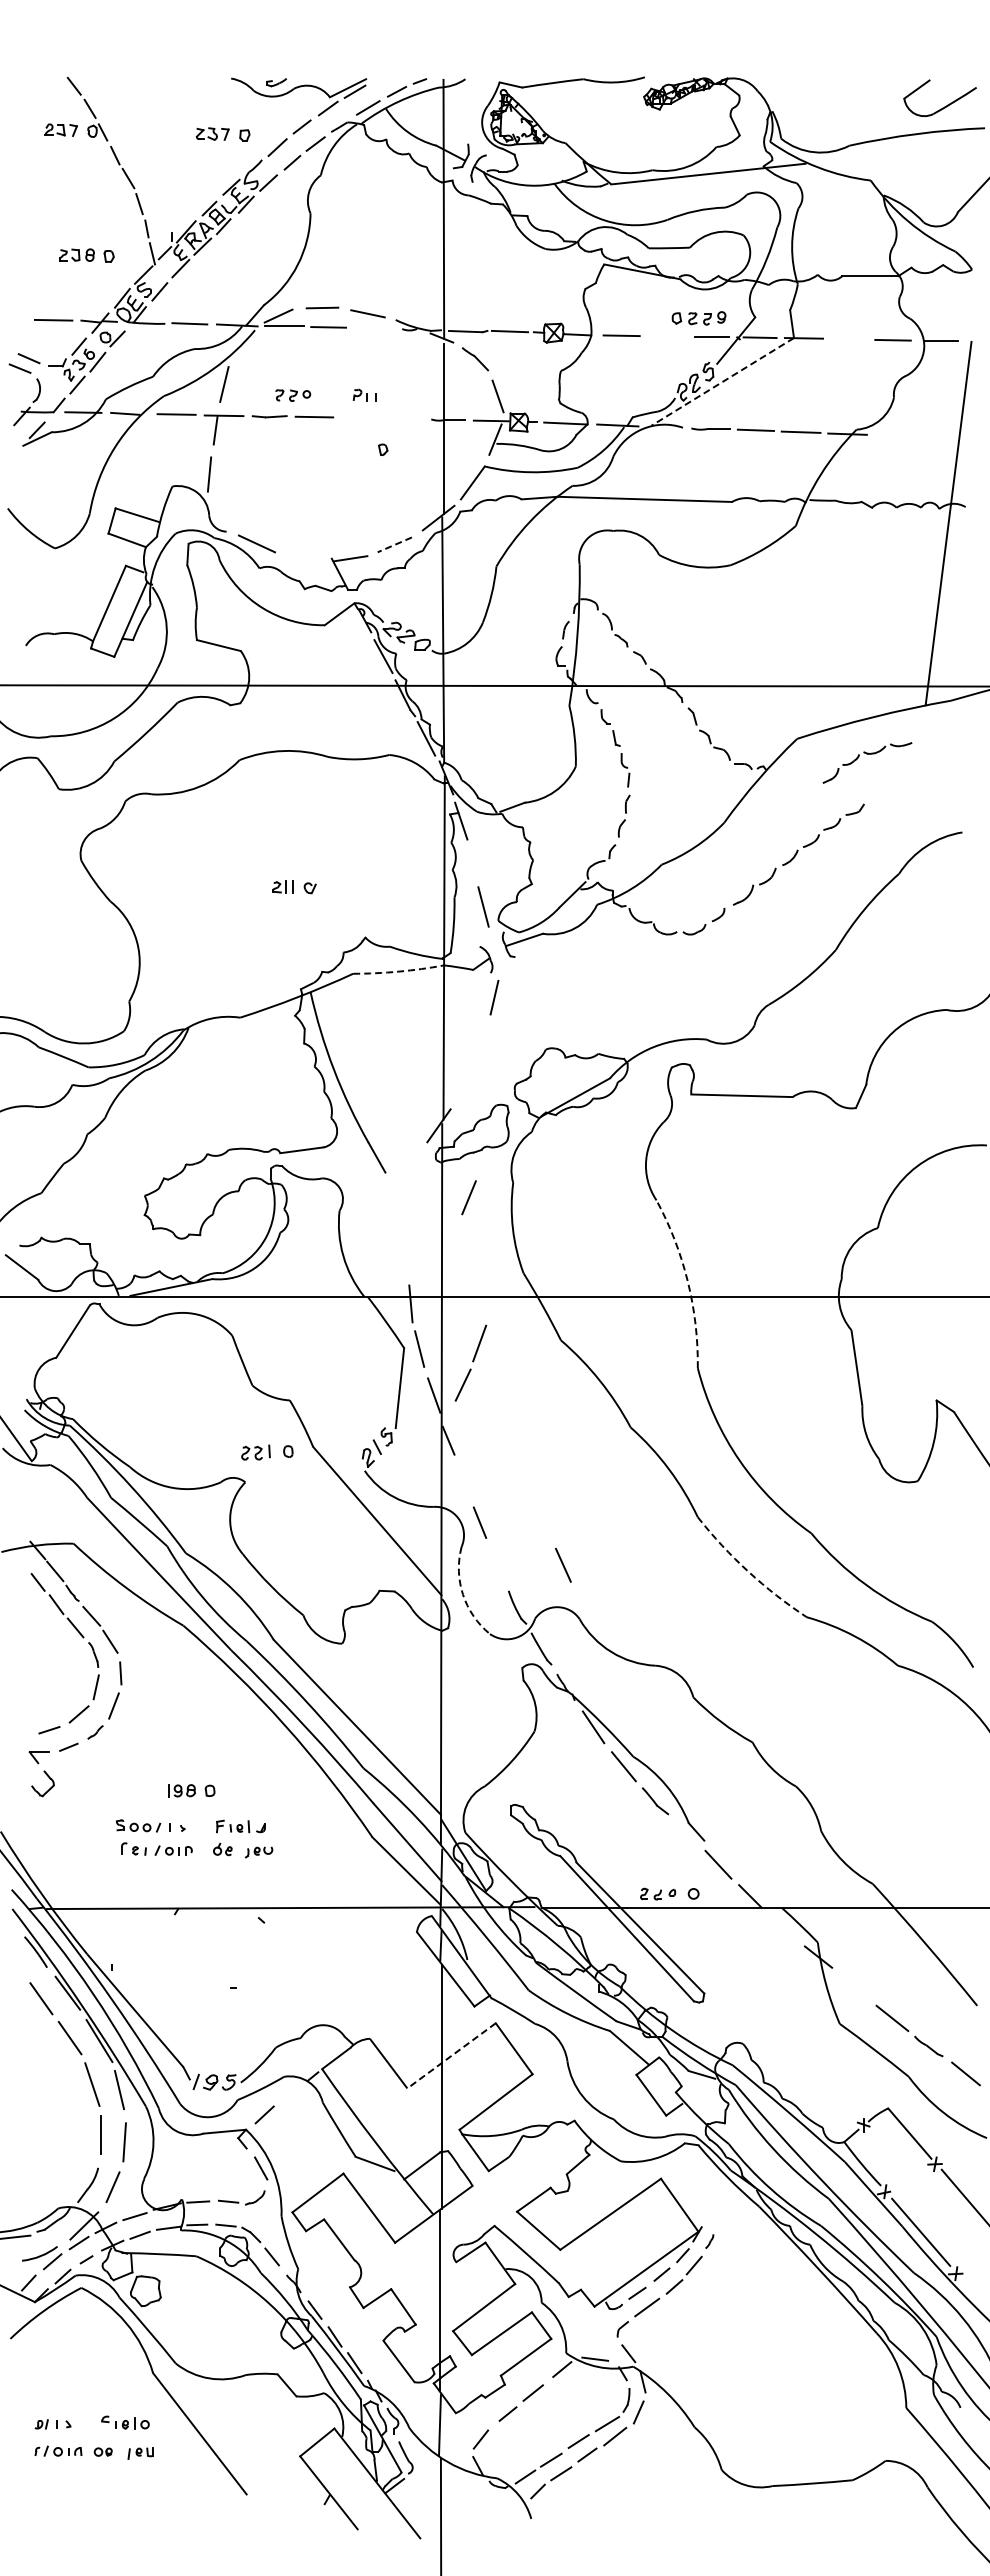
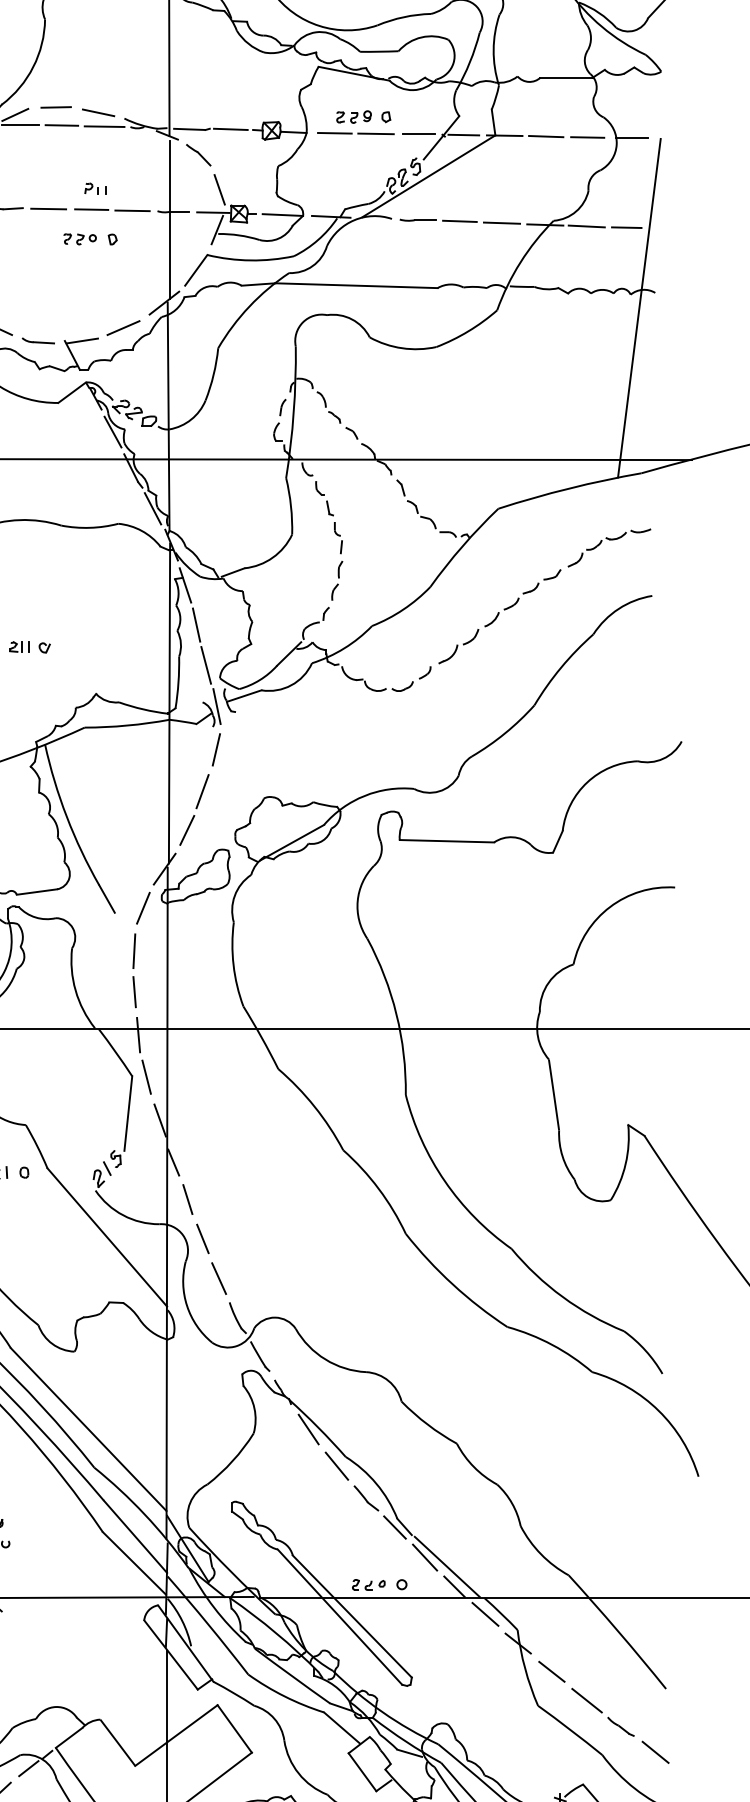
part: (707, 318) -> (354, 117), moved
line: (374, 328) -> (104, 126), added
line: (665, 336) -> (375, 133), added
line: (848, 338) -> (546, 135), added
line: (722, 381) -> (428, 175), dashed -> solid
part: (293, 395) -> (80, 239), moved
line: (360, 417) -> (91, 209), added
line: (404, 418) -> (132, 210), added
line: (891, 435) -> (586, 226), added
line: (934, 436) -> (626, 227), added
line: (394, 544) -> (123, 327), dashed -> solid
part: (303, 558) -> (38, 340), added
part: (867, 754) -> (609, 540), moved
line: (473, 863) -> (196, 624), added
line: (495, 950) -> (217, 705), added
arc: (398, 971) -> (126, 725), dashed -> solid
line: (468, 1197) -> (142, 908), moved
line: (406, 1213) -> (134, 950), added
line: (406, 1257) -> (134, 991), added
arc: (687, 1281) -> (396, 1014), dashed -> solid
part: (470, 1362) -> (194, 809), moved
line: (463, 1480) -> (187, 1199), added
line: (563, 1564) -> (219, 1277), moved
arc: (748, 1571) -> (453, 1284), dashed -> solid
arc: (463, 1594) -> (187, 1305), dashed -> solid
line: (685, 1832) -> (394, 1527), added
line: (742, 1874) -> (447, 1566), added
line: (783, 1925) -> (485, 1614), added
line: (854, 1987) -> (551, 1671), added
line: (451, 2055) -> (176, 1735), dashed -> solid
line: (292, 2091) -> (28, 1768), added

